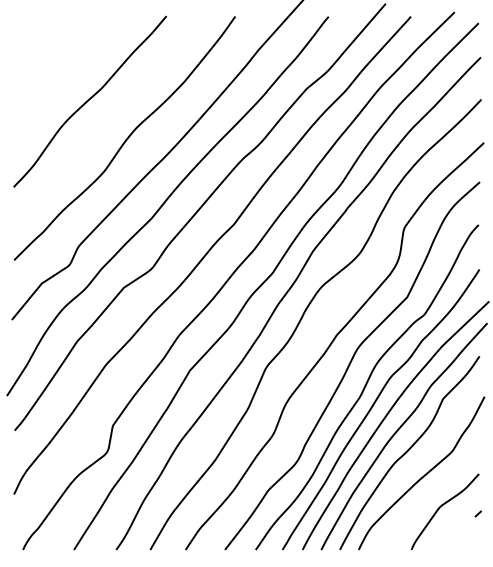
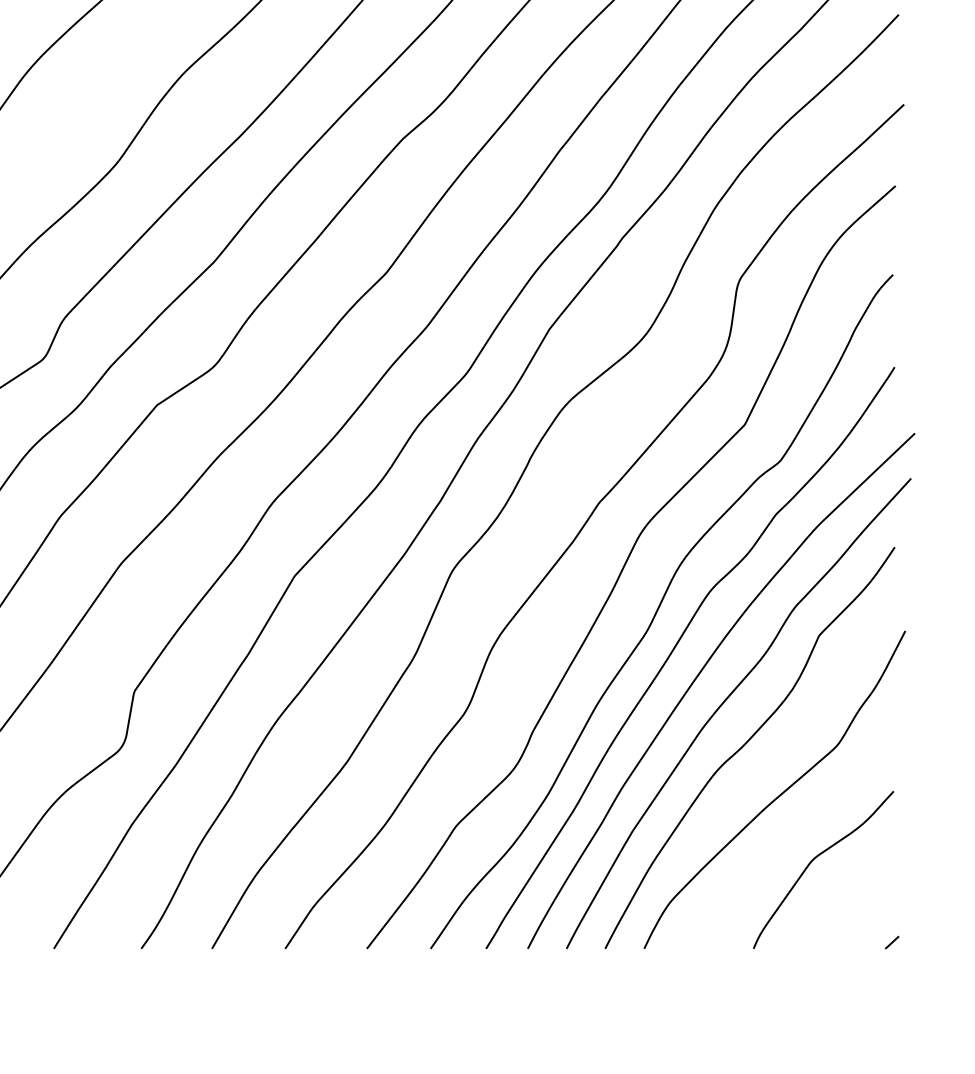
line: (477, 513) -> (890, 941), moved

